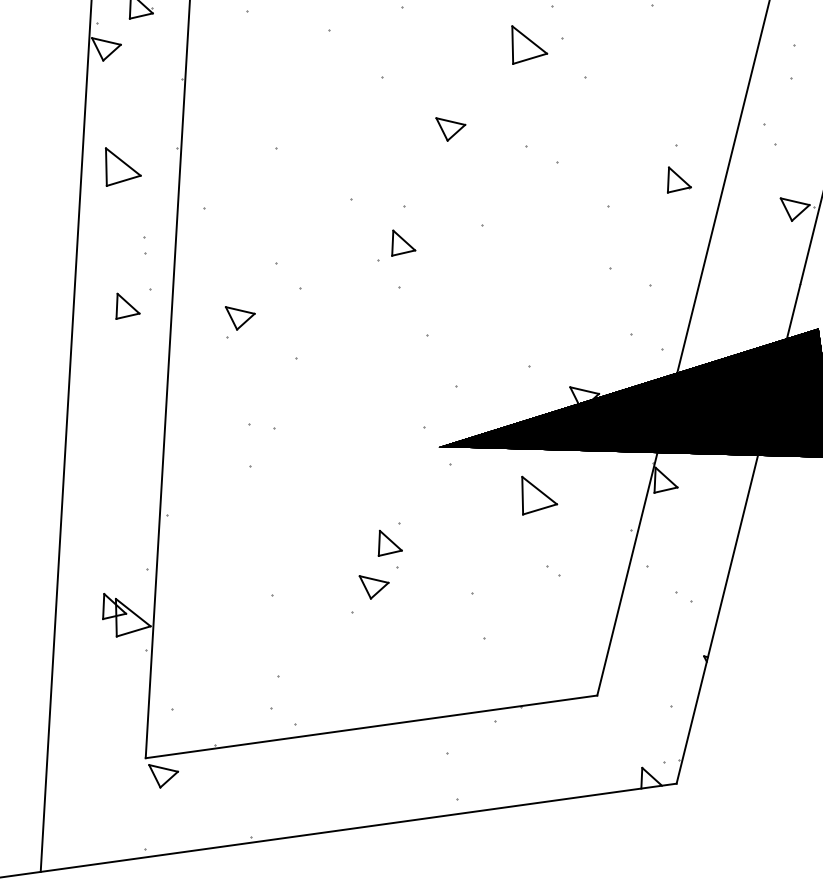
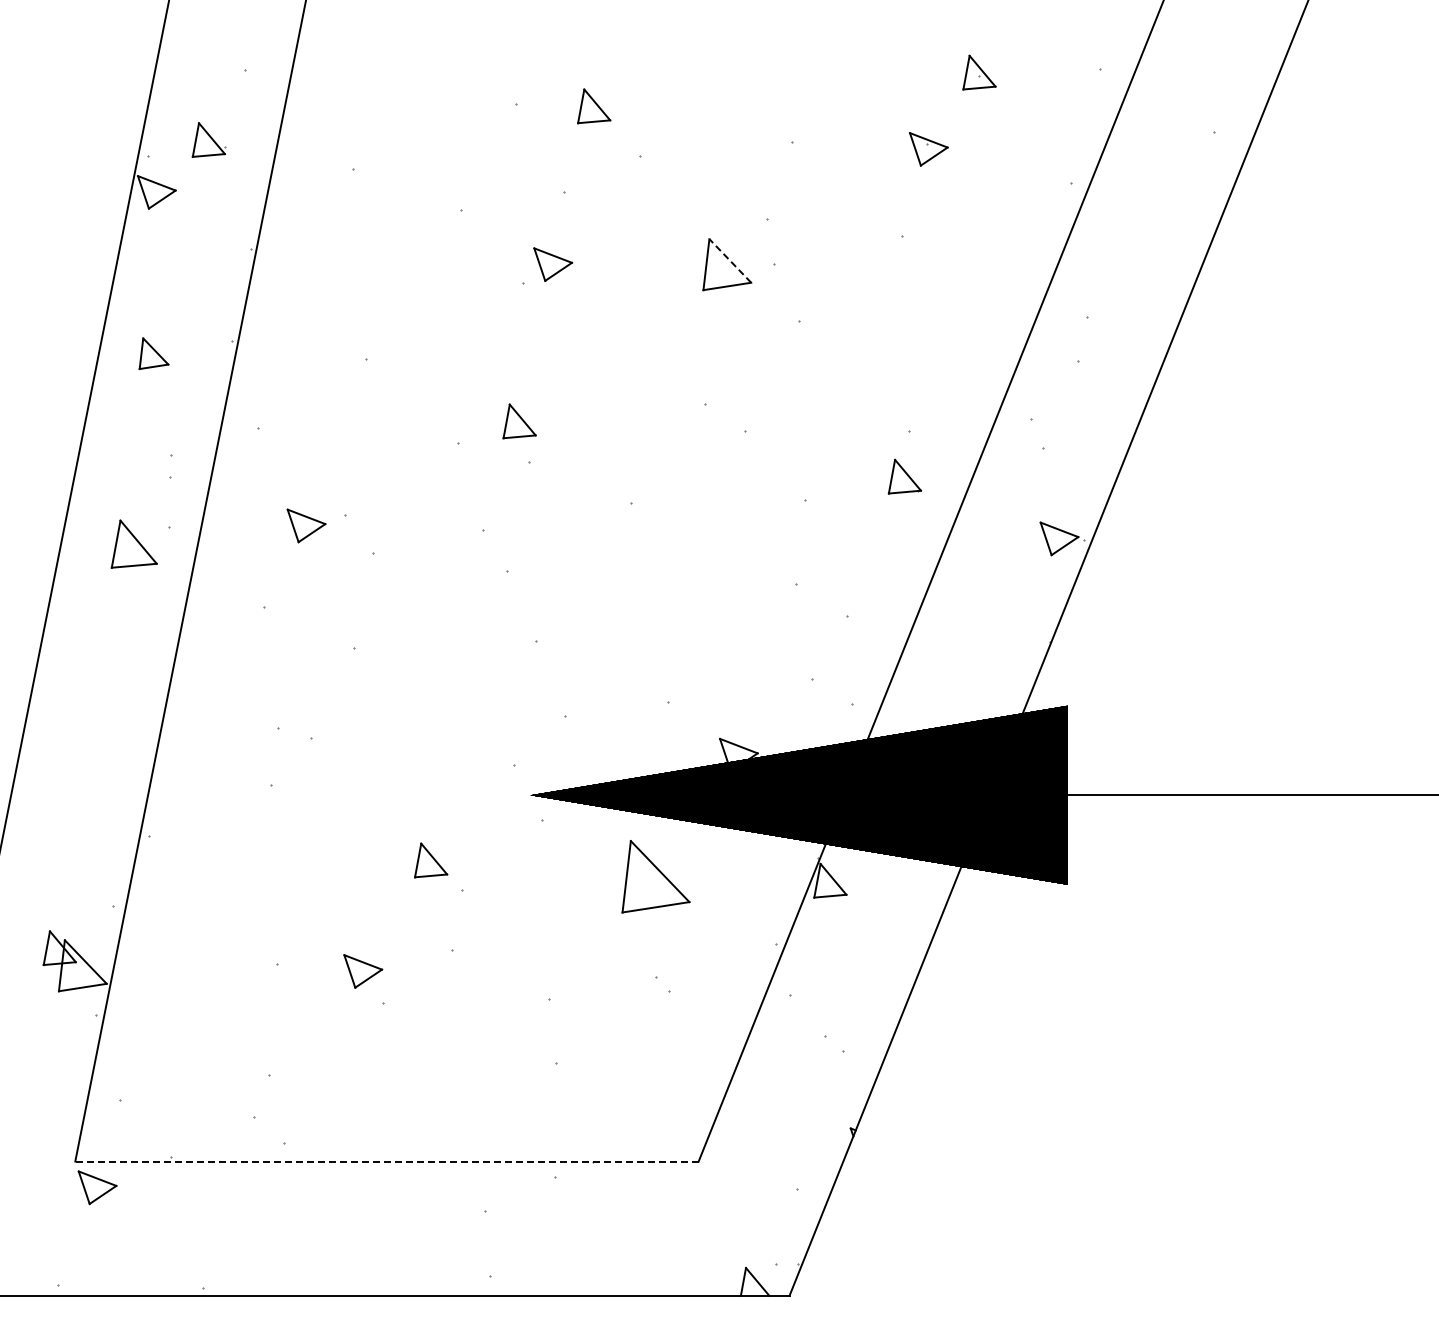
line: (529, 39) -> (729, 260), solid -> dashed
part: (451, 128) -> (553, 264), moved
part: (121, 165) -> (153, 353), size x0.6
part: (402, 241) -> (519, 421), moved
part: (126, 304) -> (134, 543), size x1.4
part: (241, 316) -> (306, 525), moved
part: (538, 493) -> (656, 876), size x1.4
part: (389, 542) -> (431, 860), moved
part: (375, 586) -> (363, 971), moved
line: (371, 726) -> (387, 1161), solid -> dashed

